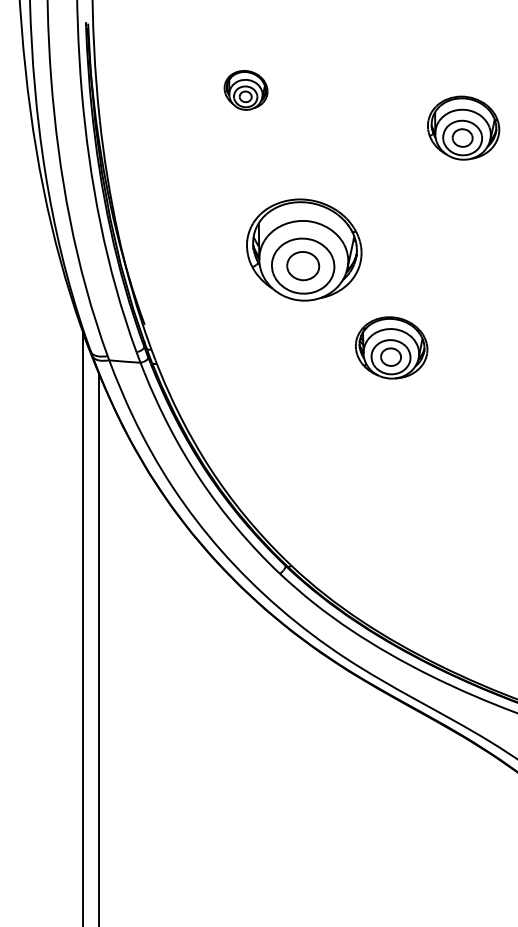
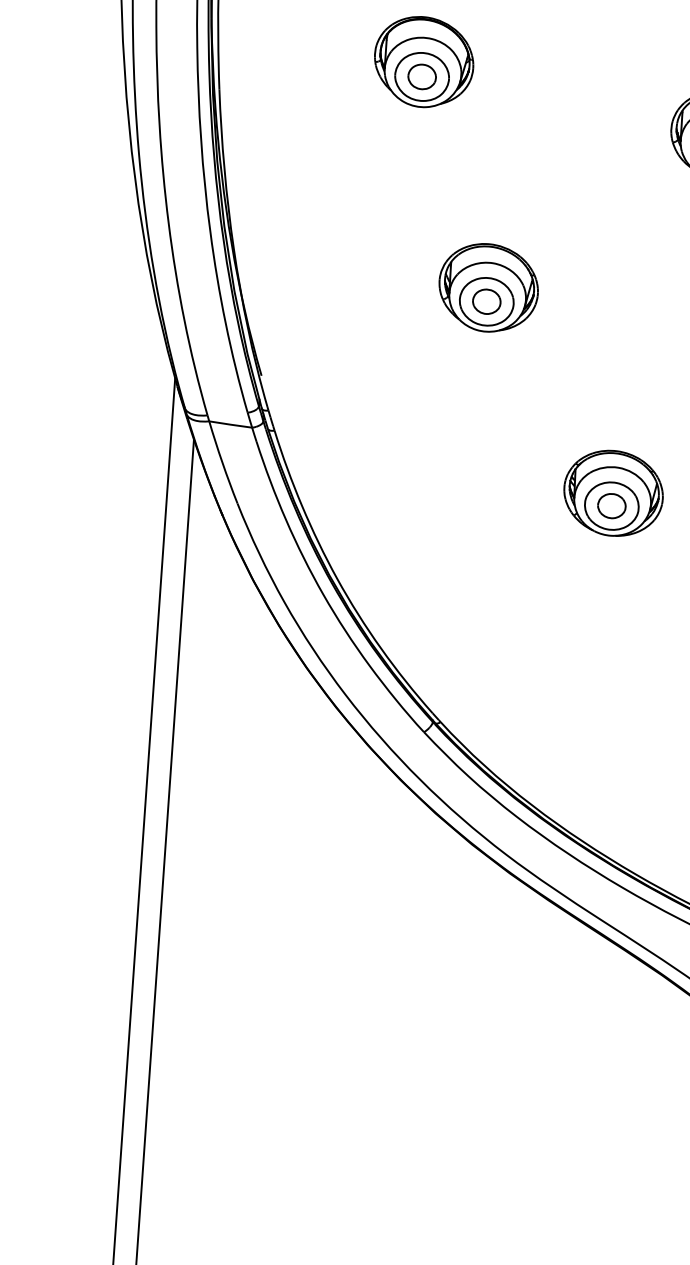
part: (245, 90) -> (423, 62), size x1.67
part: (303, 249) -> (487, 287), size x0.62
part: (391, 347) -> (613, 492), moved

